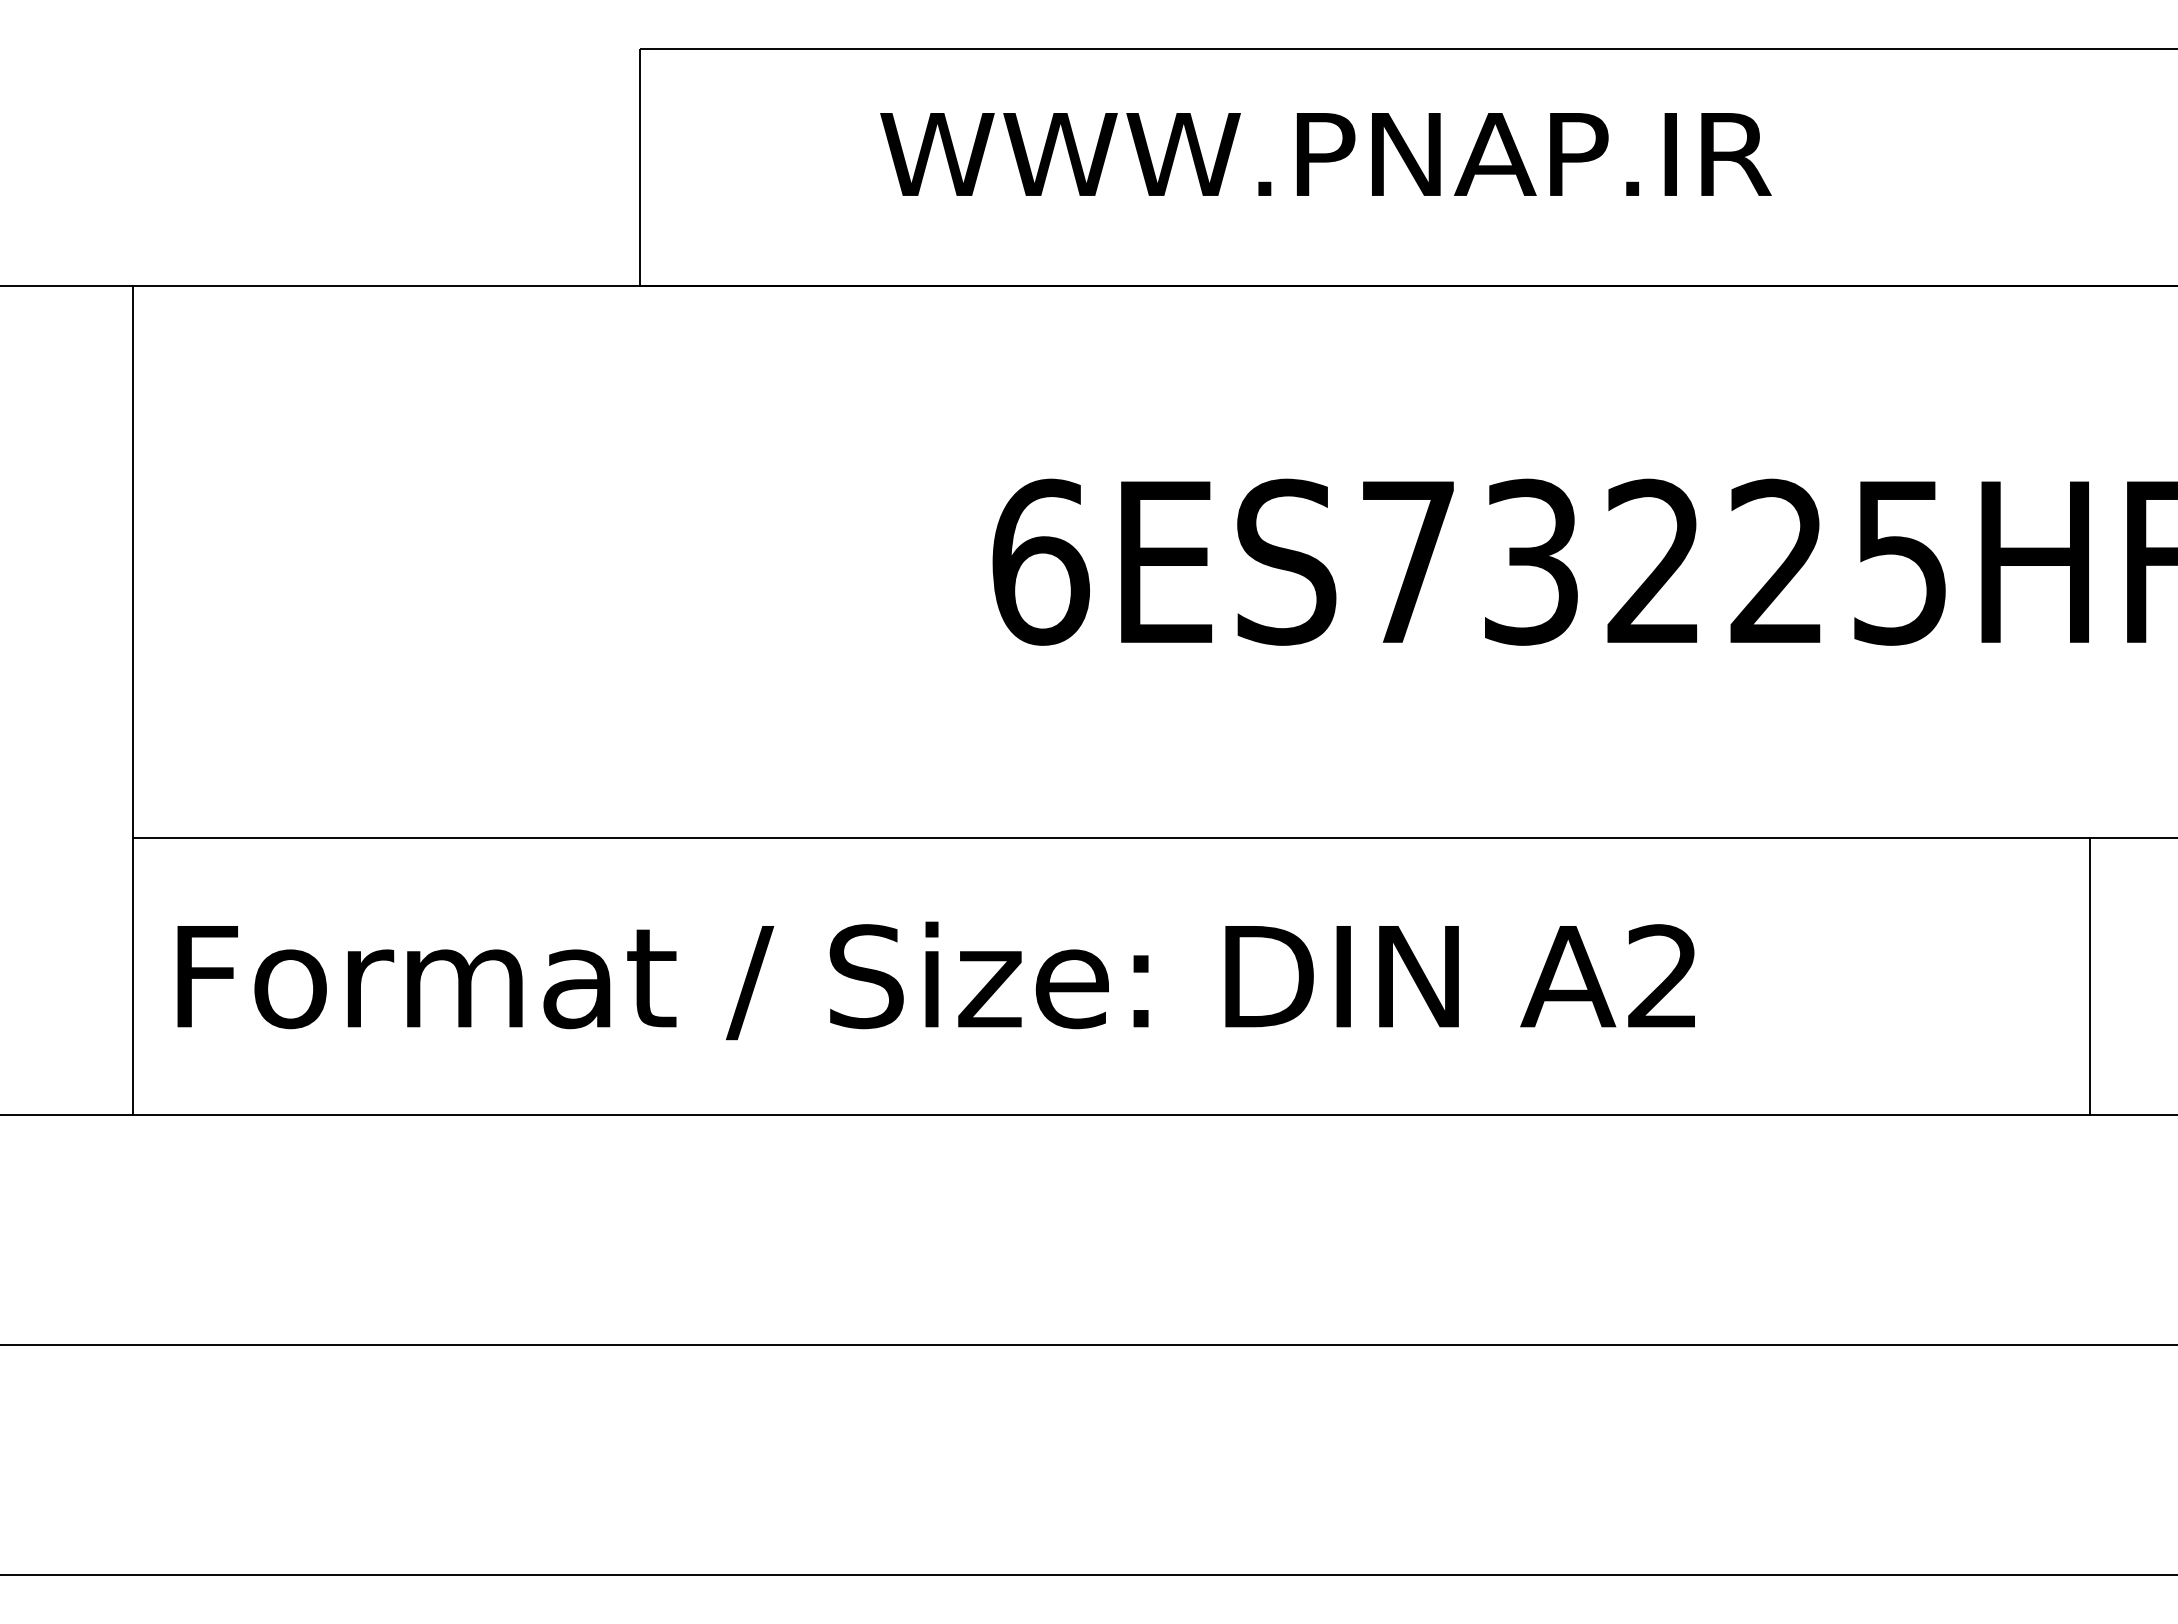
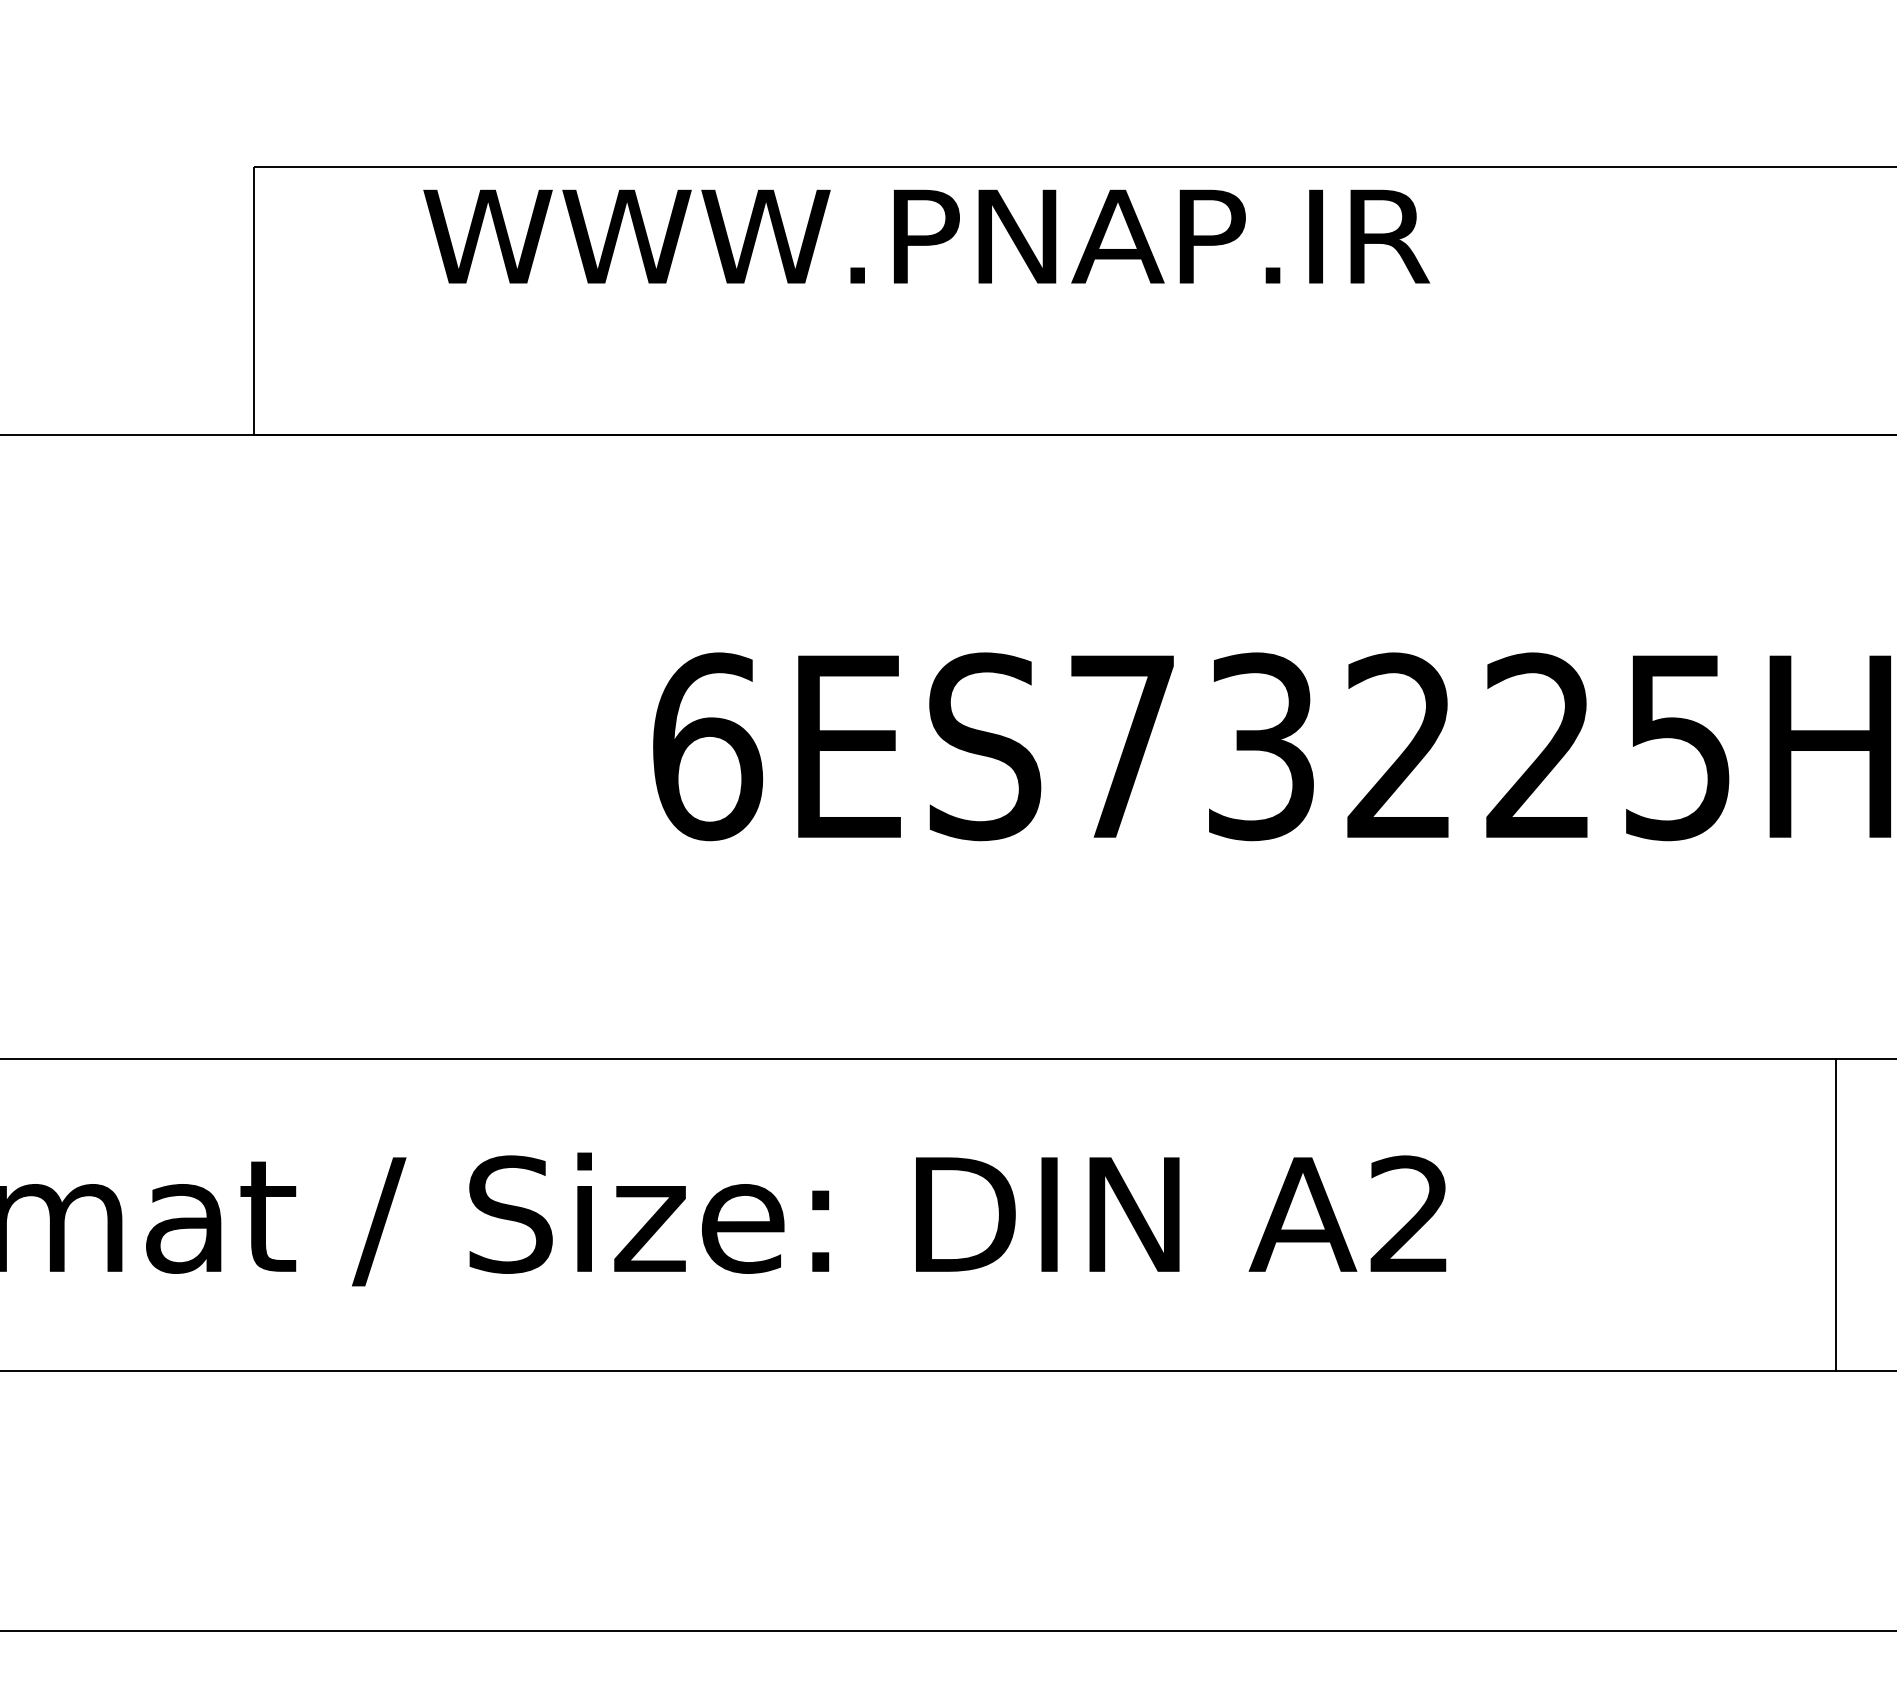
text: (1325, 154) -> (926, 236), moved
line: (2089, 976) -> (1835, 1214), moved

